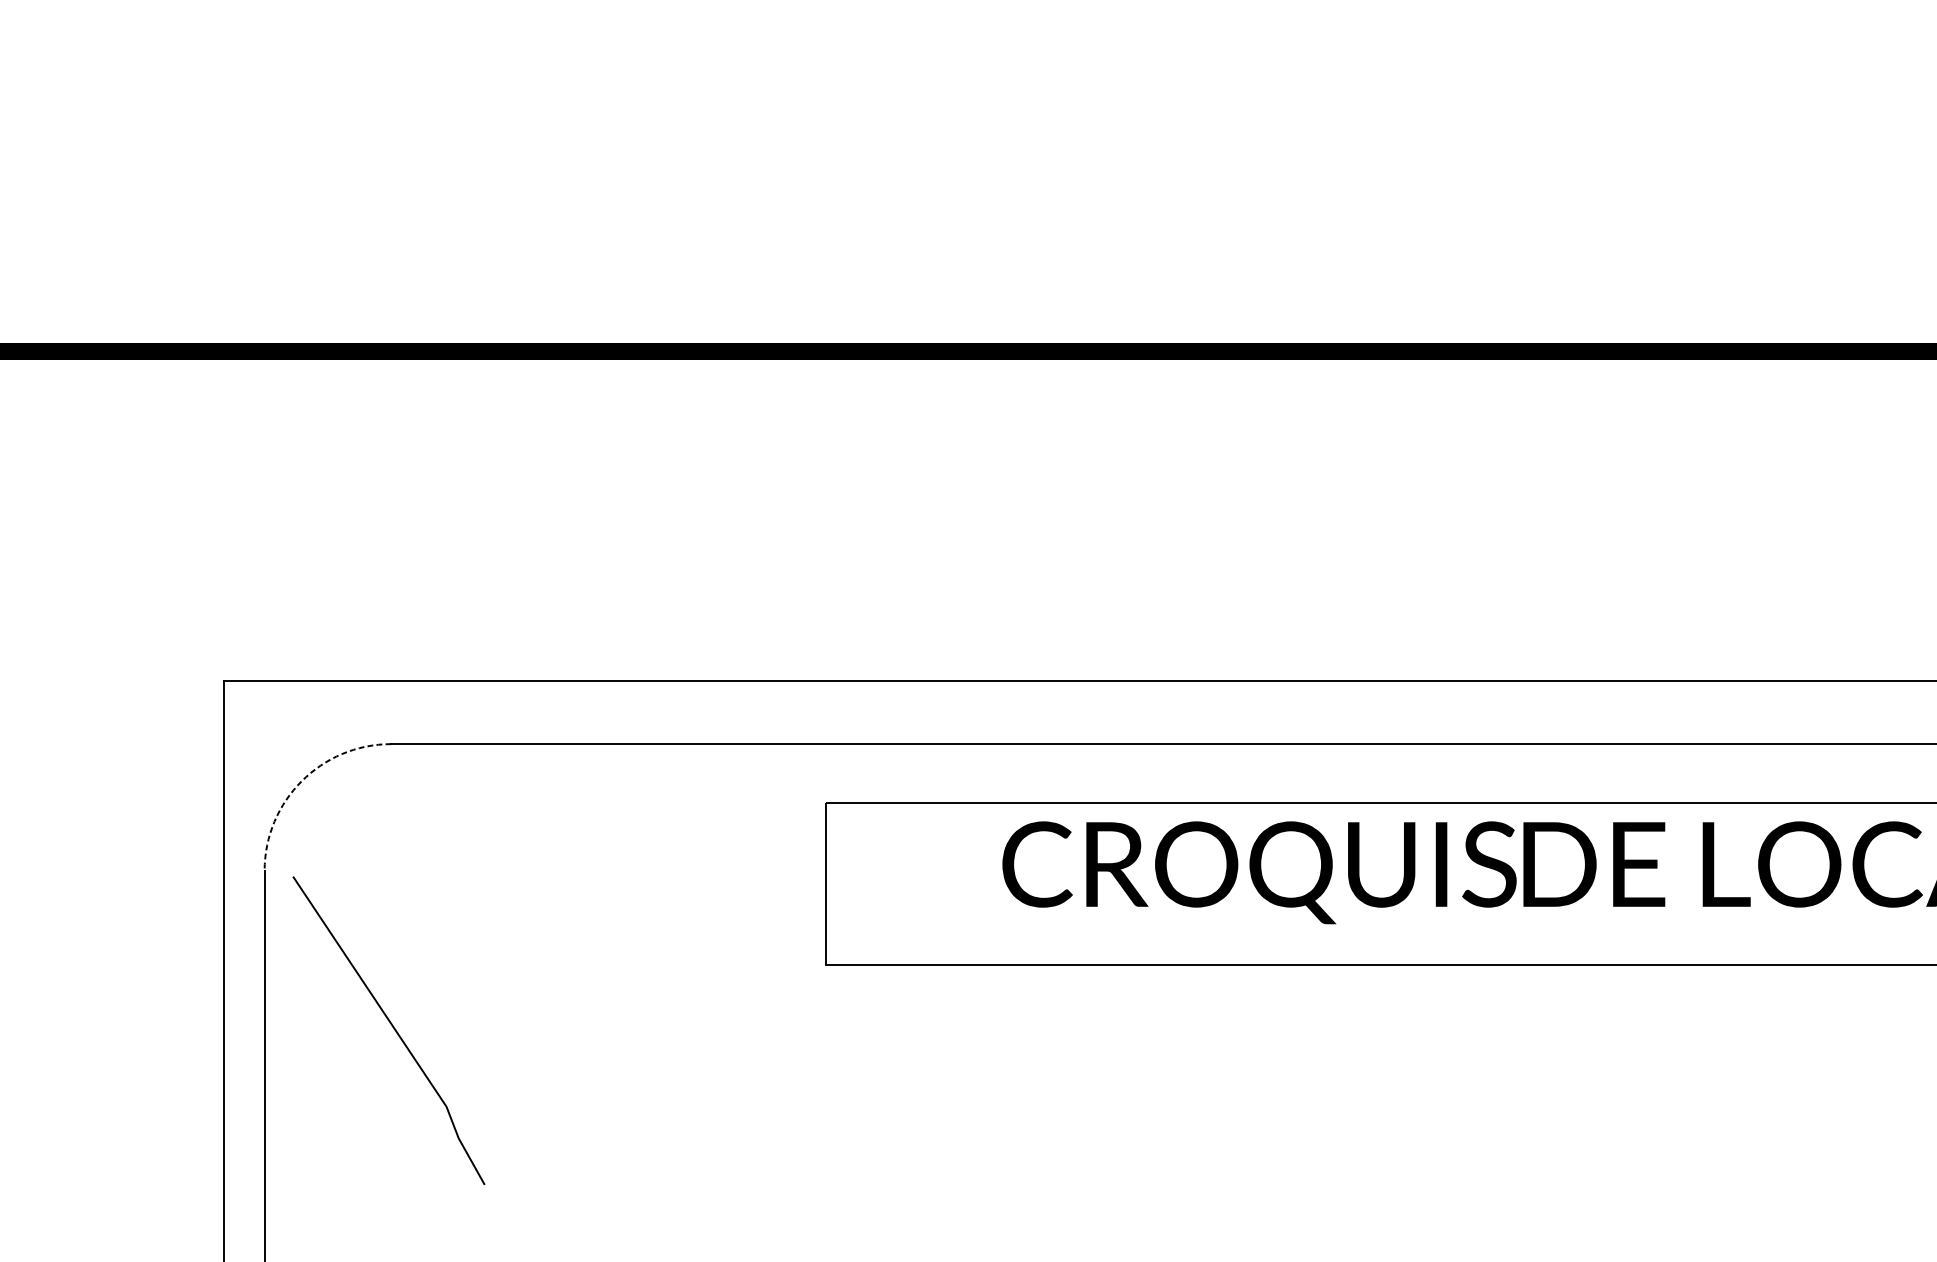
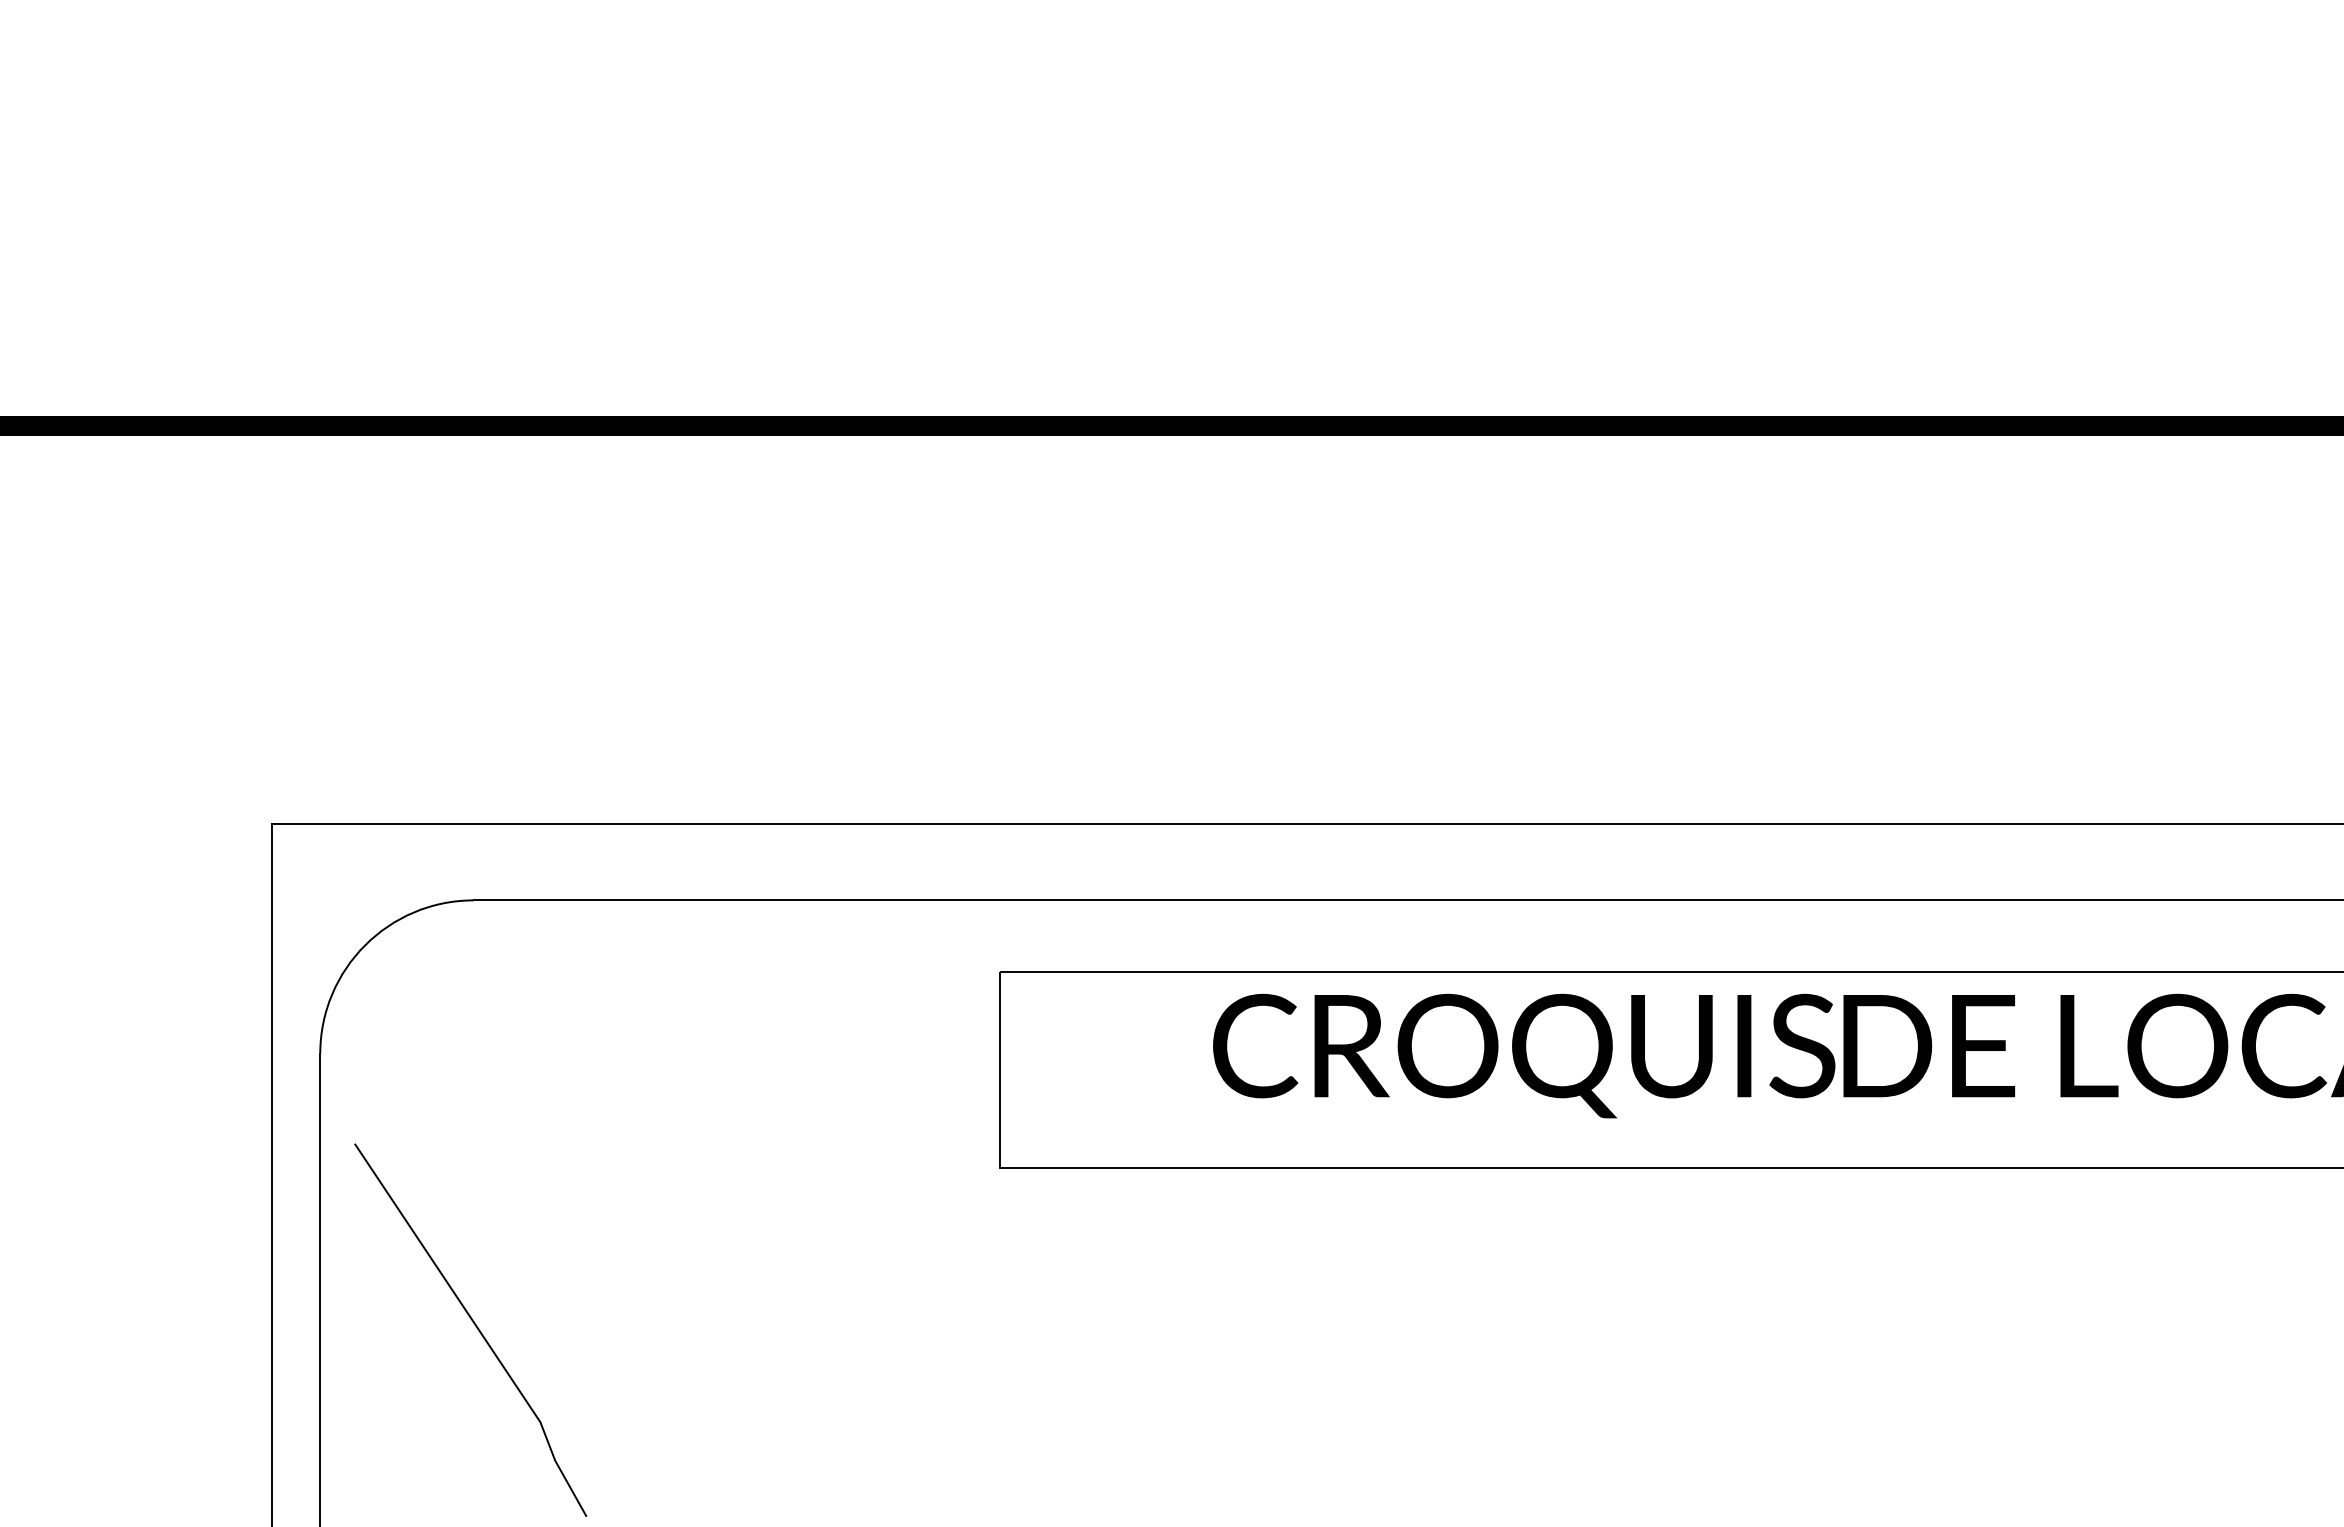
arc: (302, 781) -> (365, 945), dashed -> solid
line: (392, 1026) -> (474, 1325), moved

